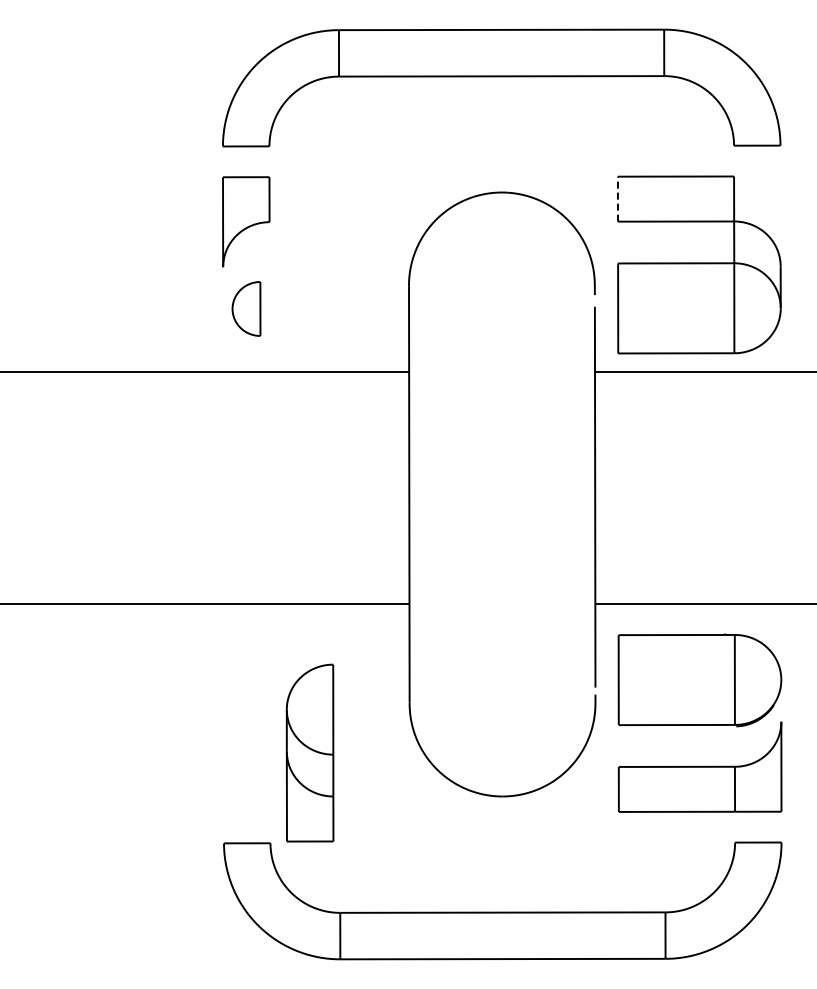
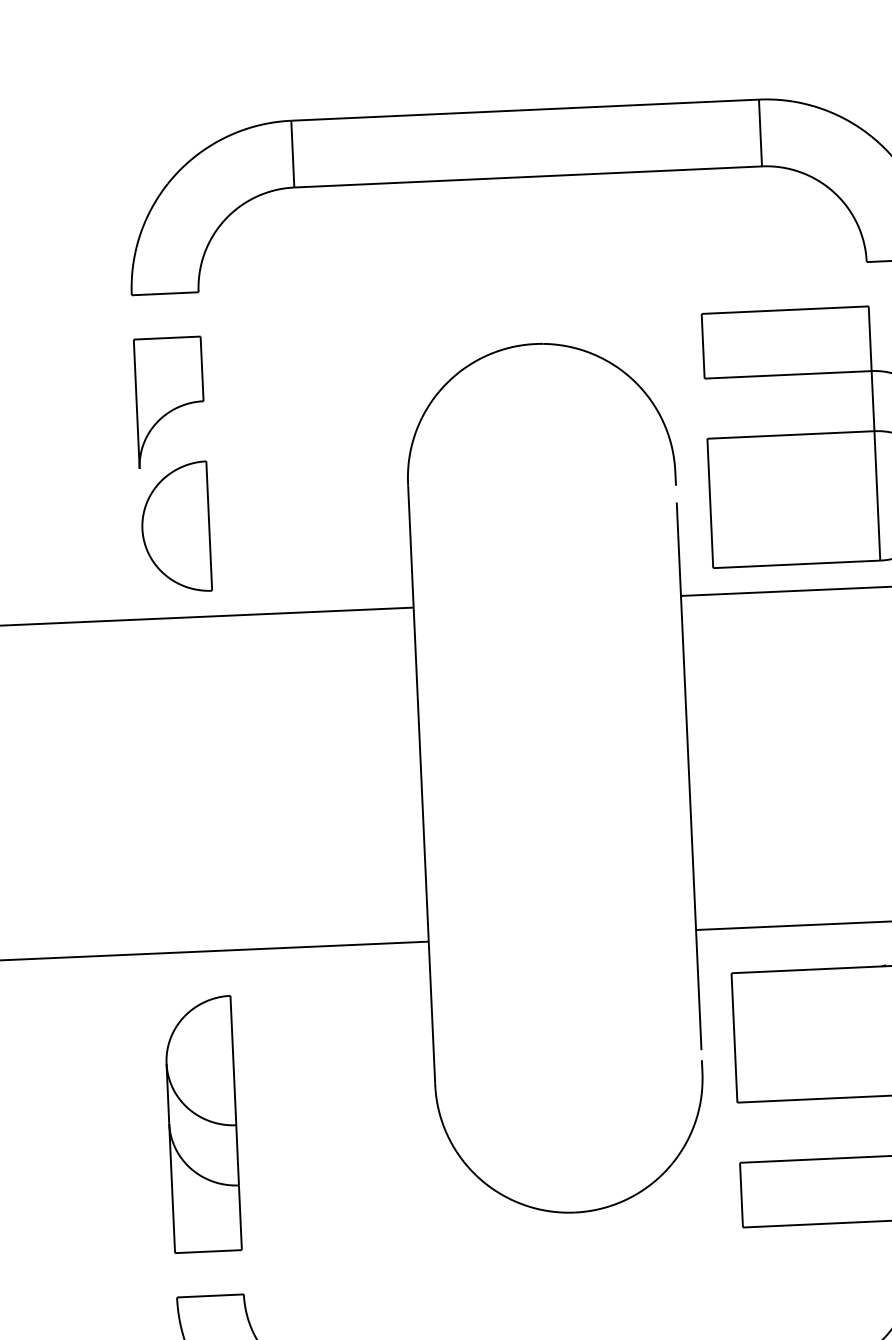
line: (617, 198) -> (702, 345), dashed -> solid
part: (246, 308) -> (175, 526), size x1.67
part: (309, 752) -> (201, 1123), moved

